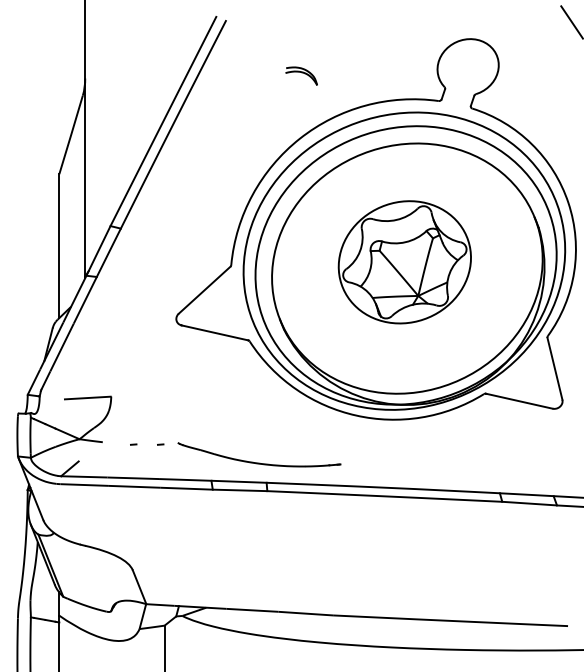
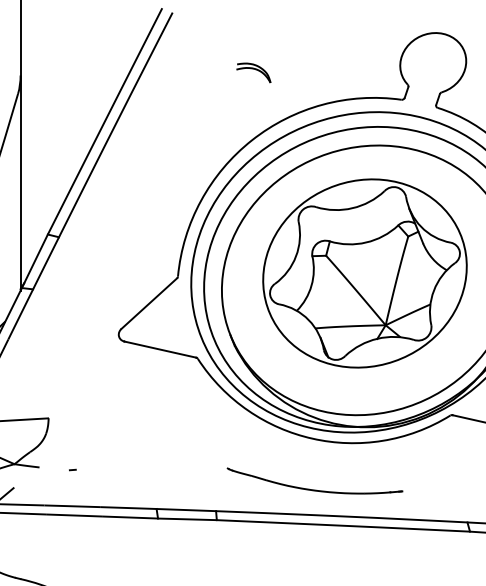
part: (404, 262) -> (364, 273), size x1.43
line: (160, 444) -> (101, 469), removed
part: (259, 462) -> (315, 489), moved

